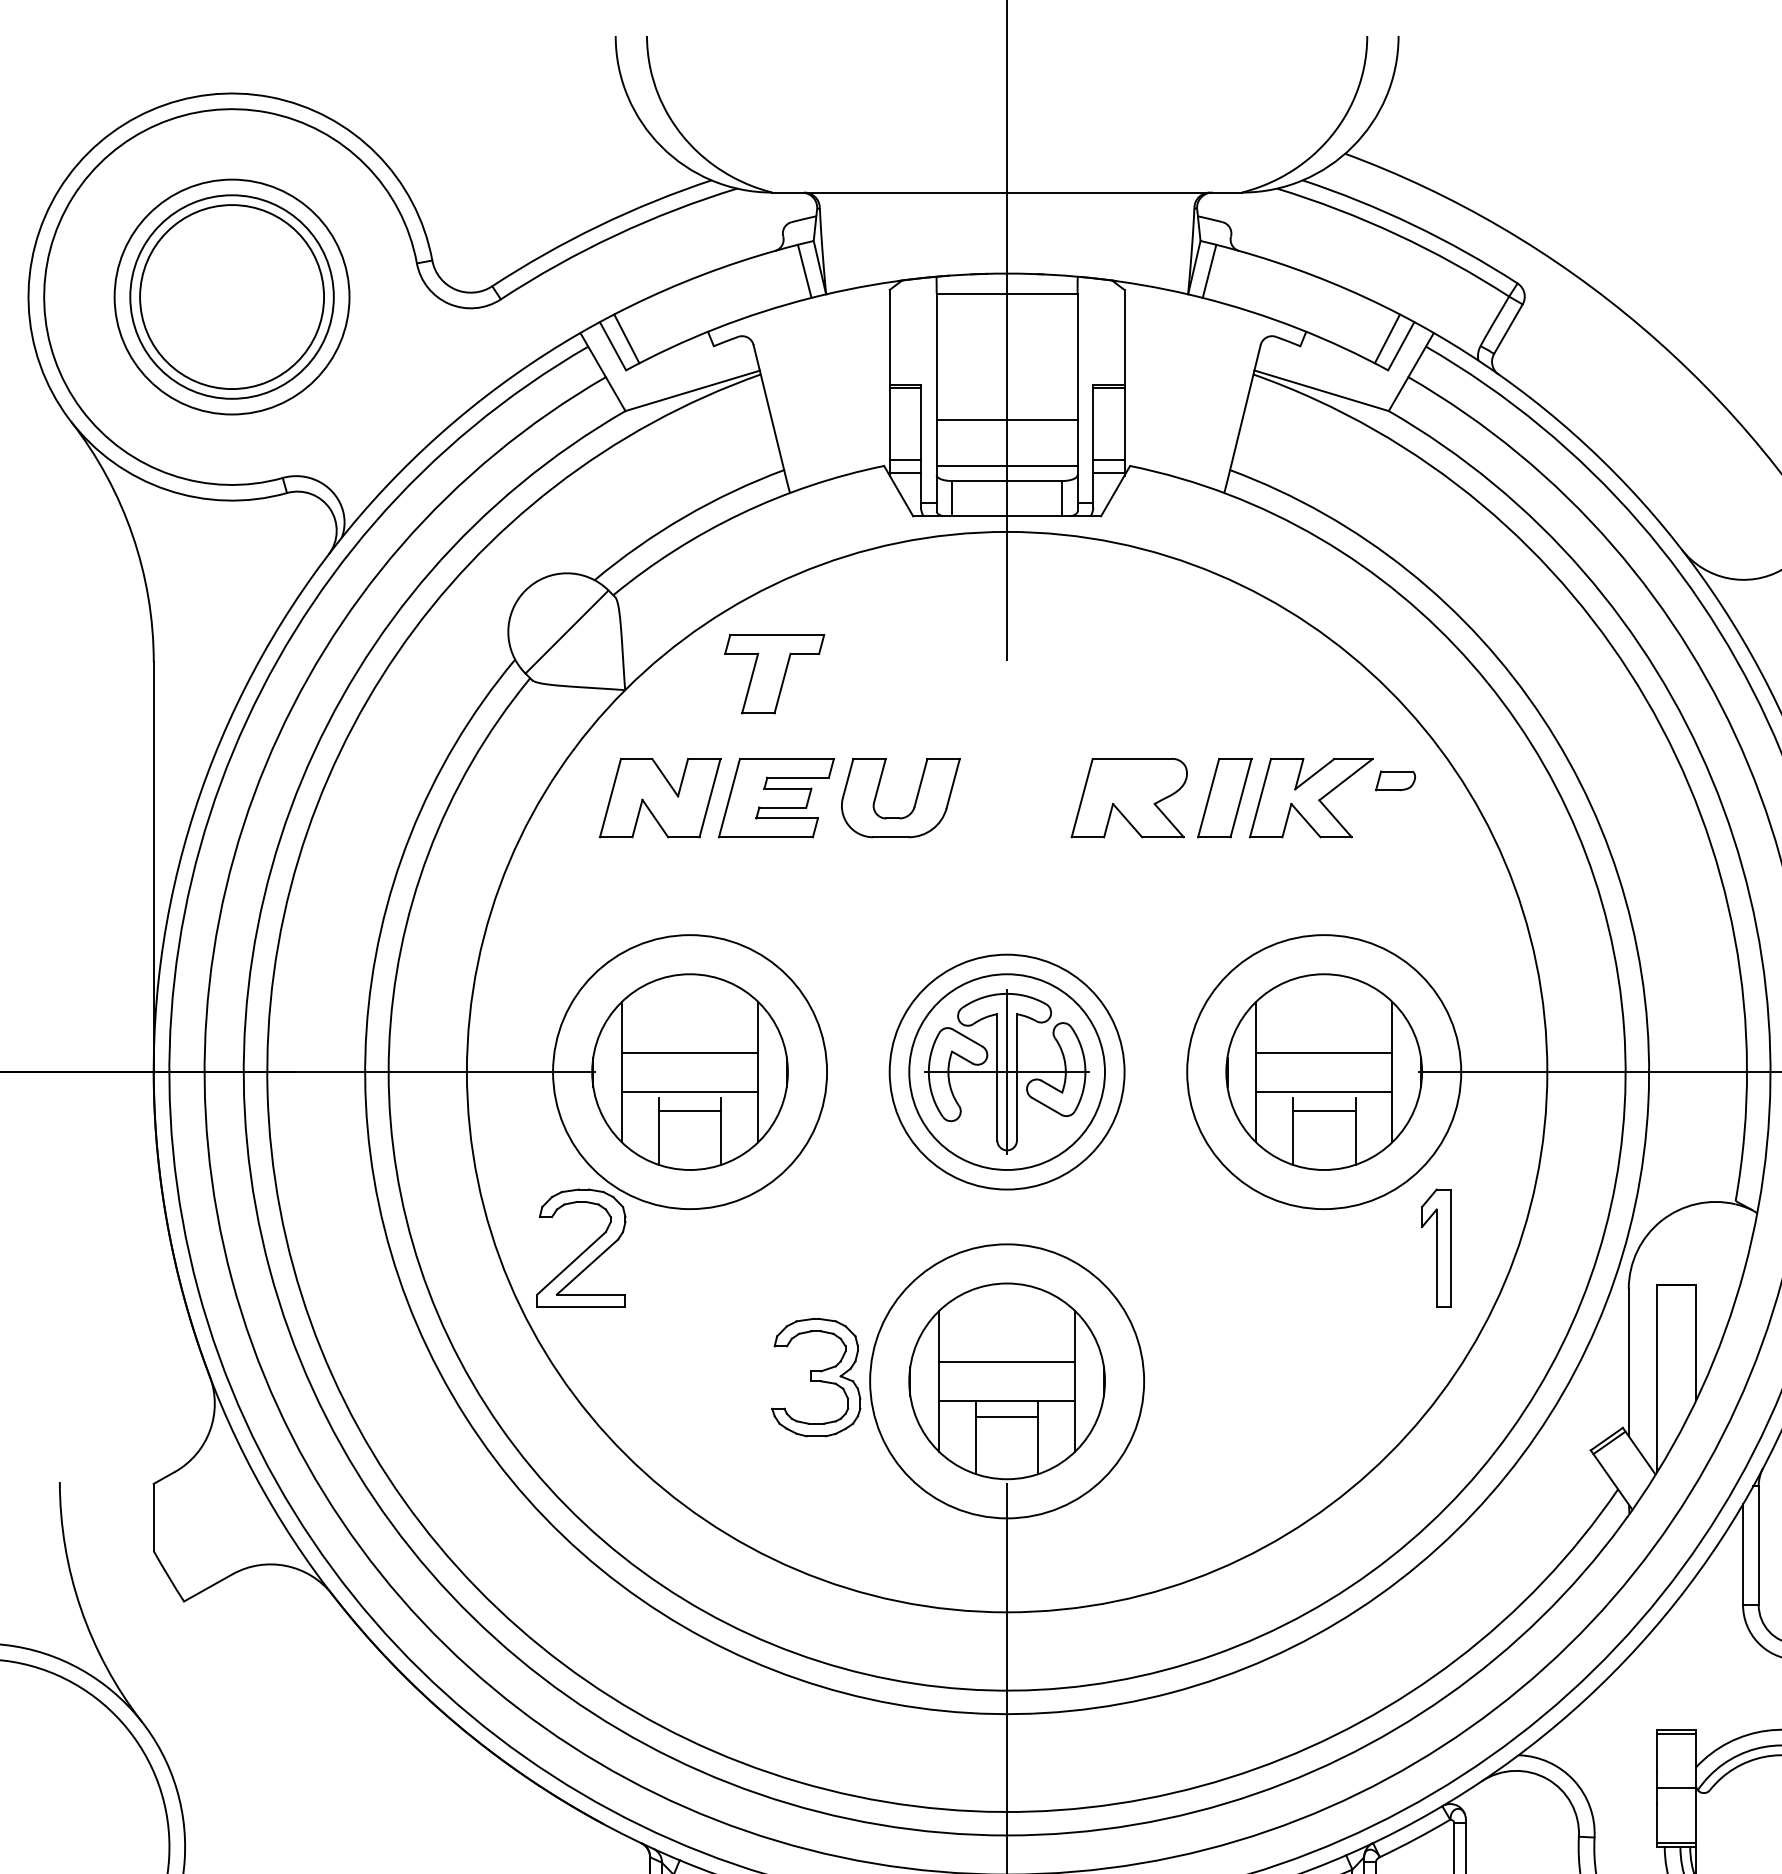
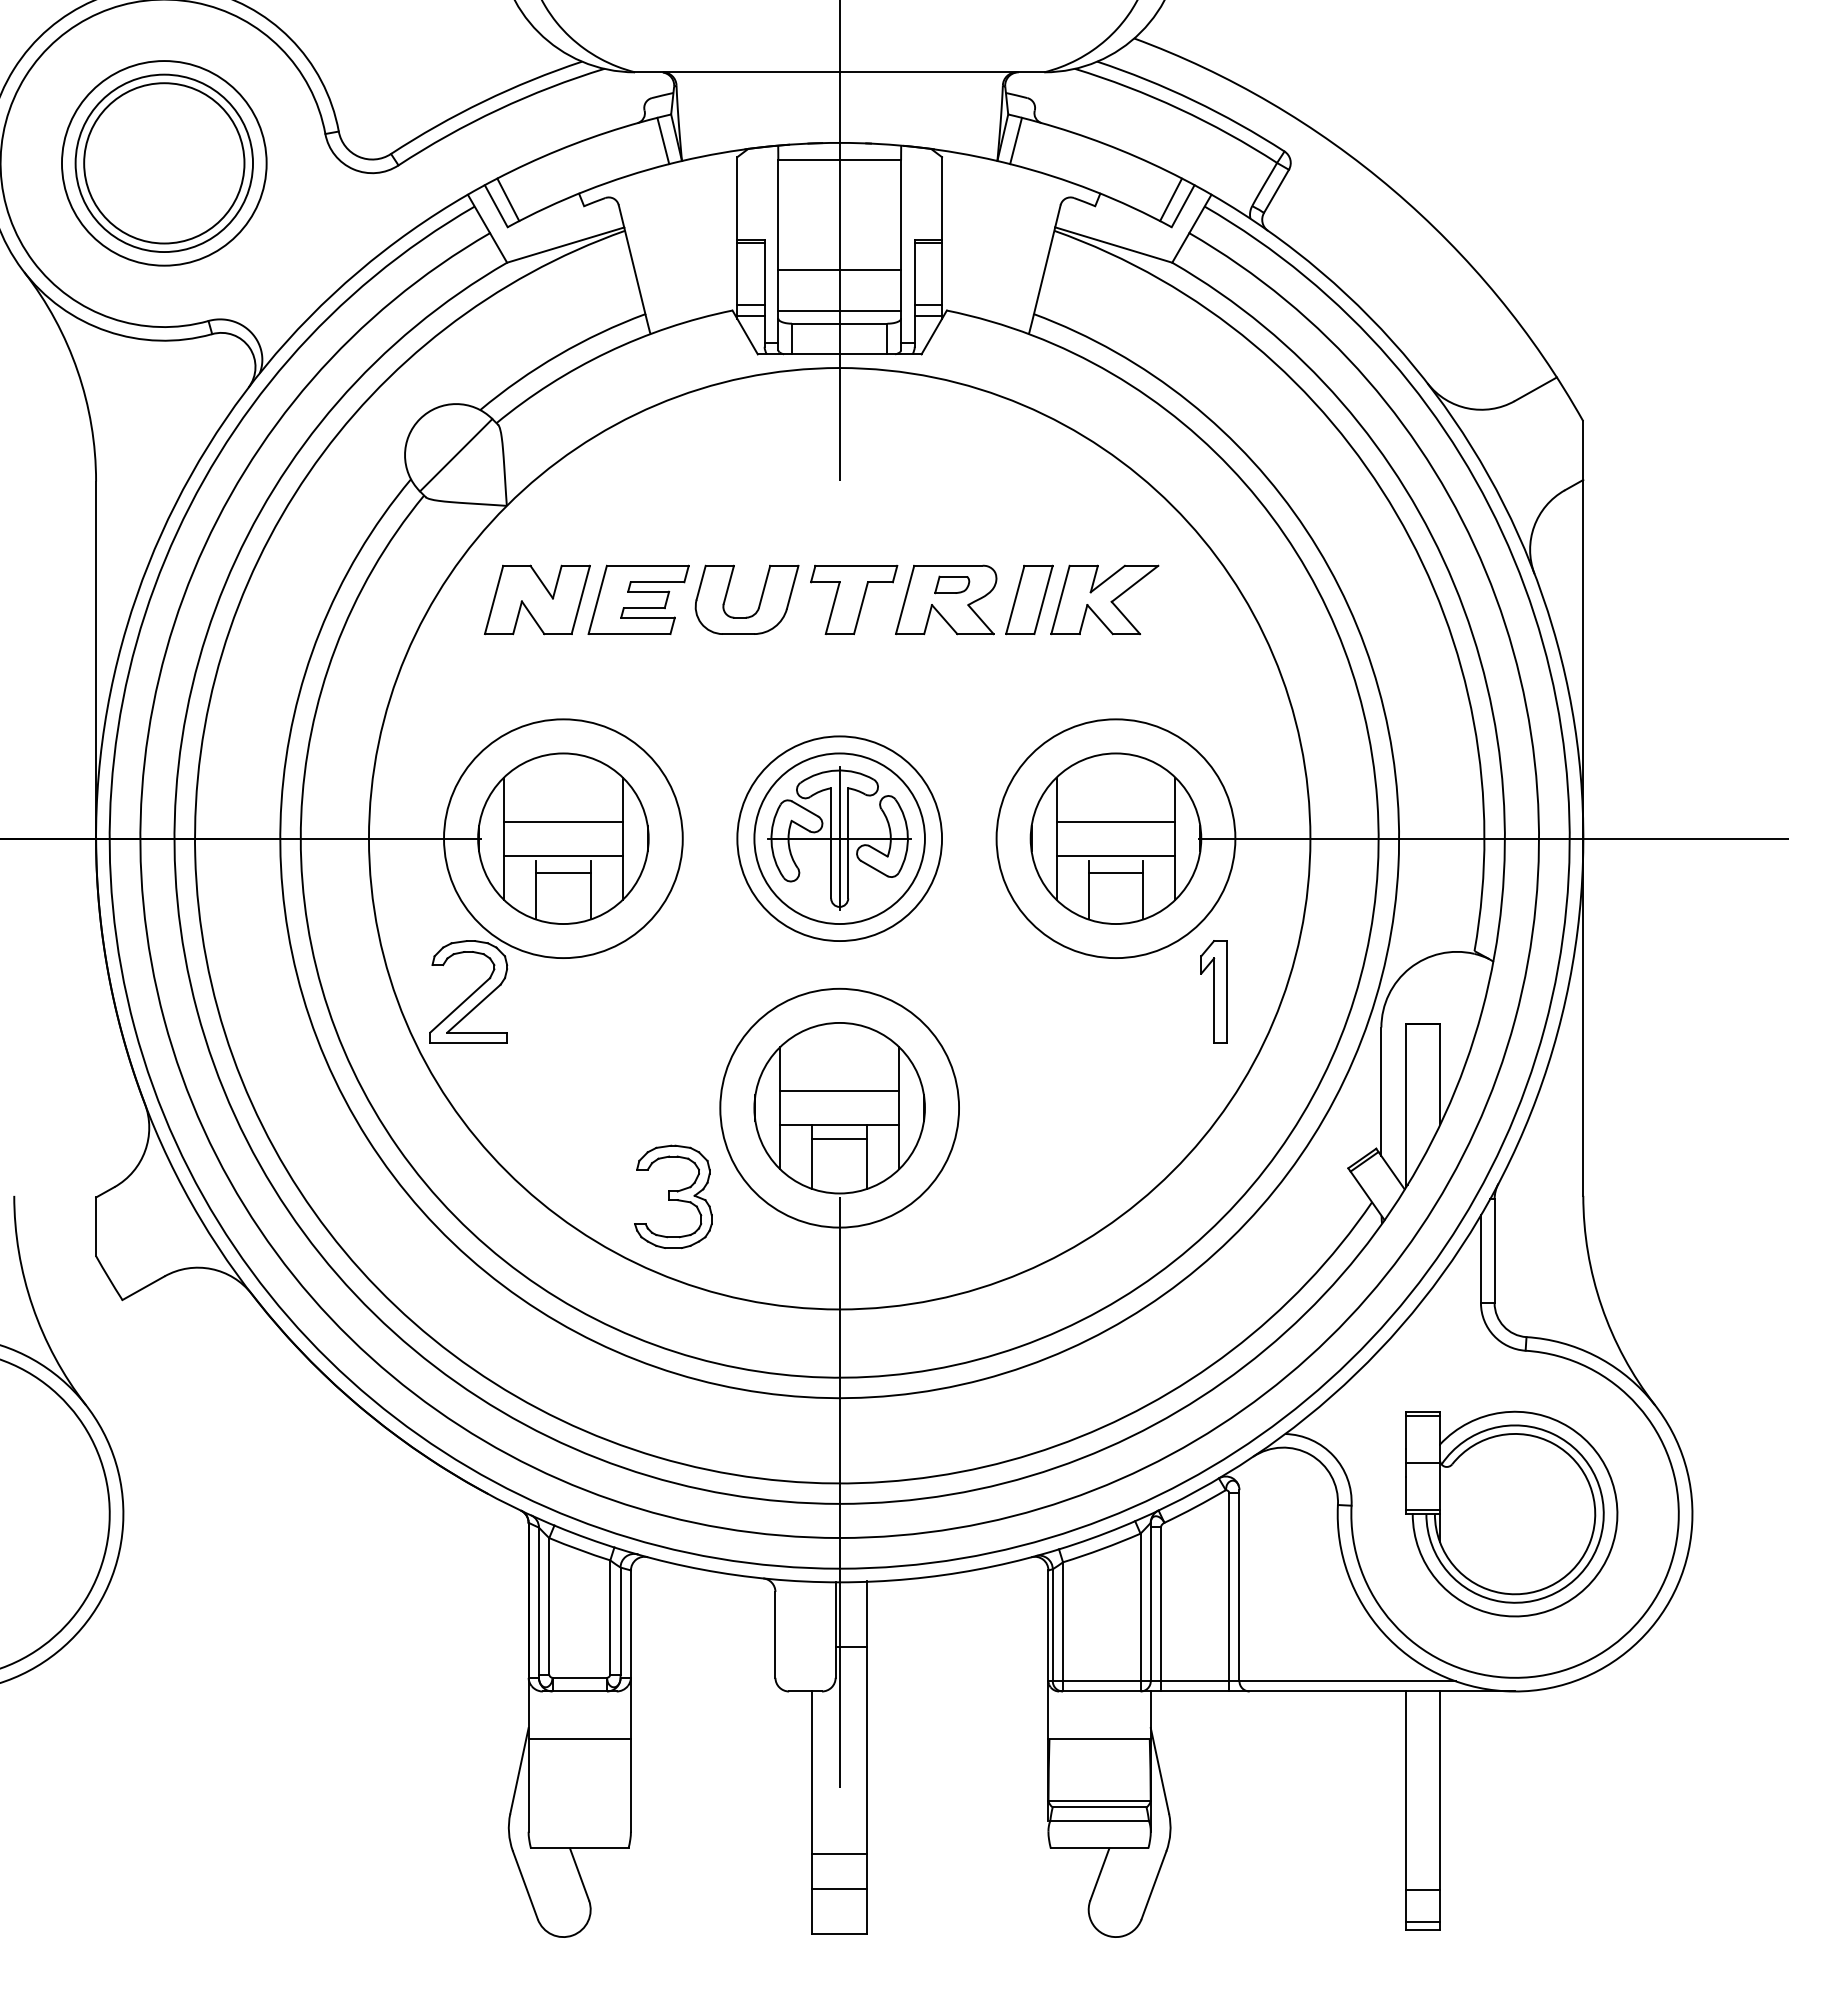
part: (775, 674) -> (854, 600), moved
part: (1395, 780) -> (952, 584), moved
part: (816, 1377) -> (673, 1196), moved

